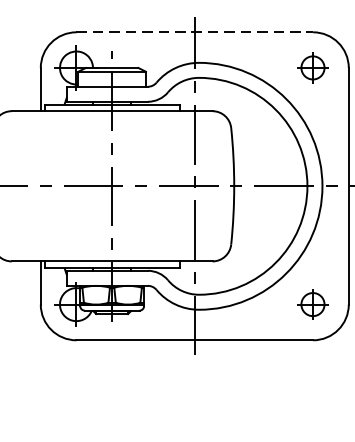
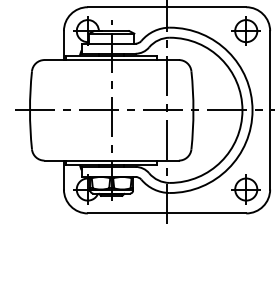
line: (195, 32) -> (167, 7), dashed -> solid
part: (311, 67) -> (245, 30), size x1.43
part: (311, 304) -> (245, 189), size x1.43

